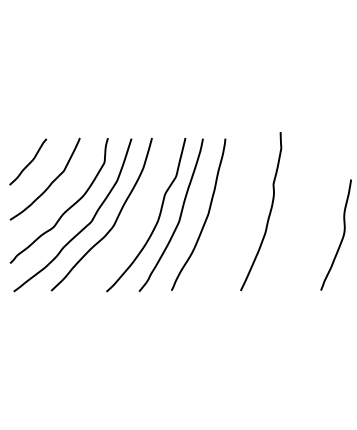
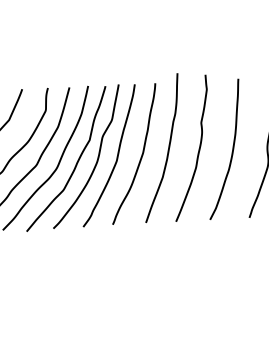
curve: (235, 211) -> (167, 149), added
curve: (305, 215) -> (231, 149), added
curve: (134, 222) -> (75, 164), added

